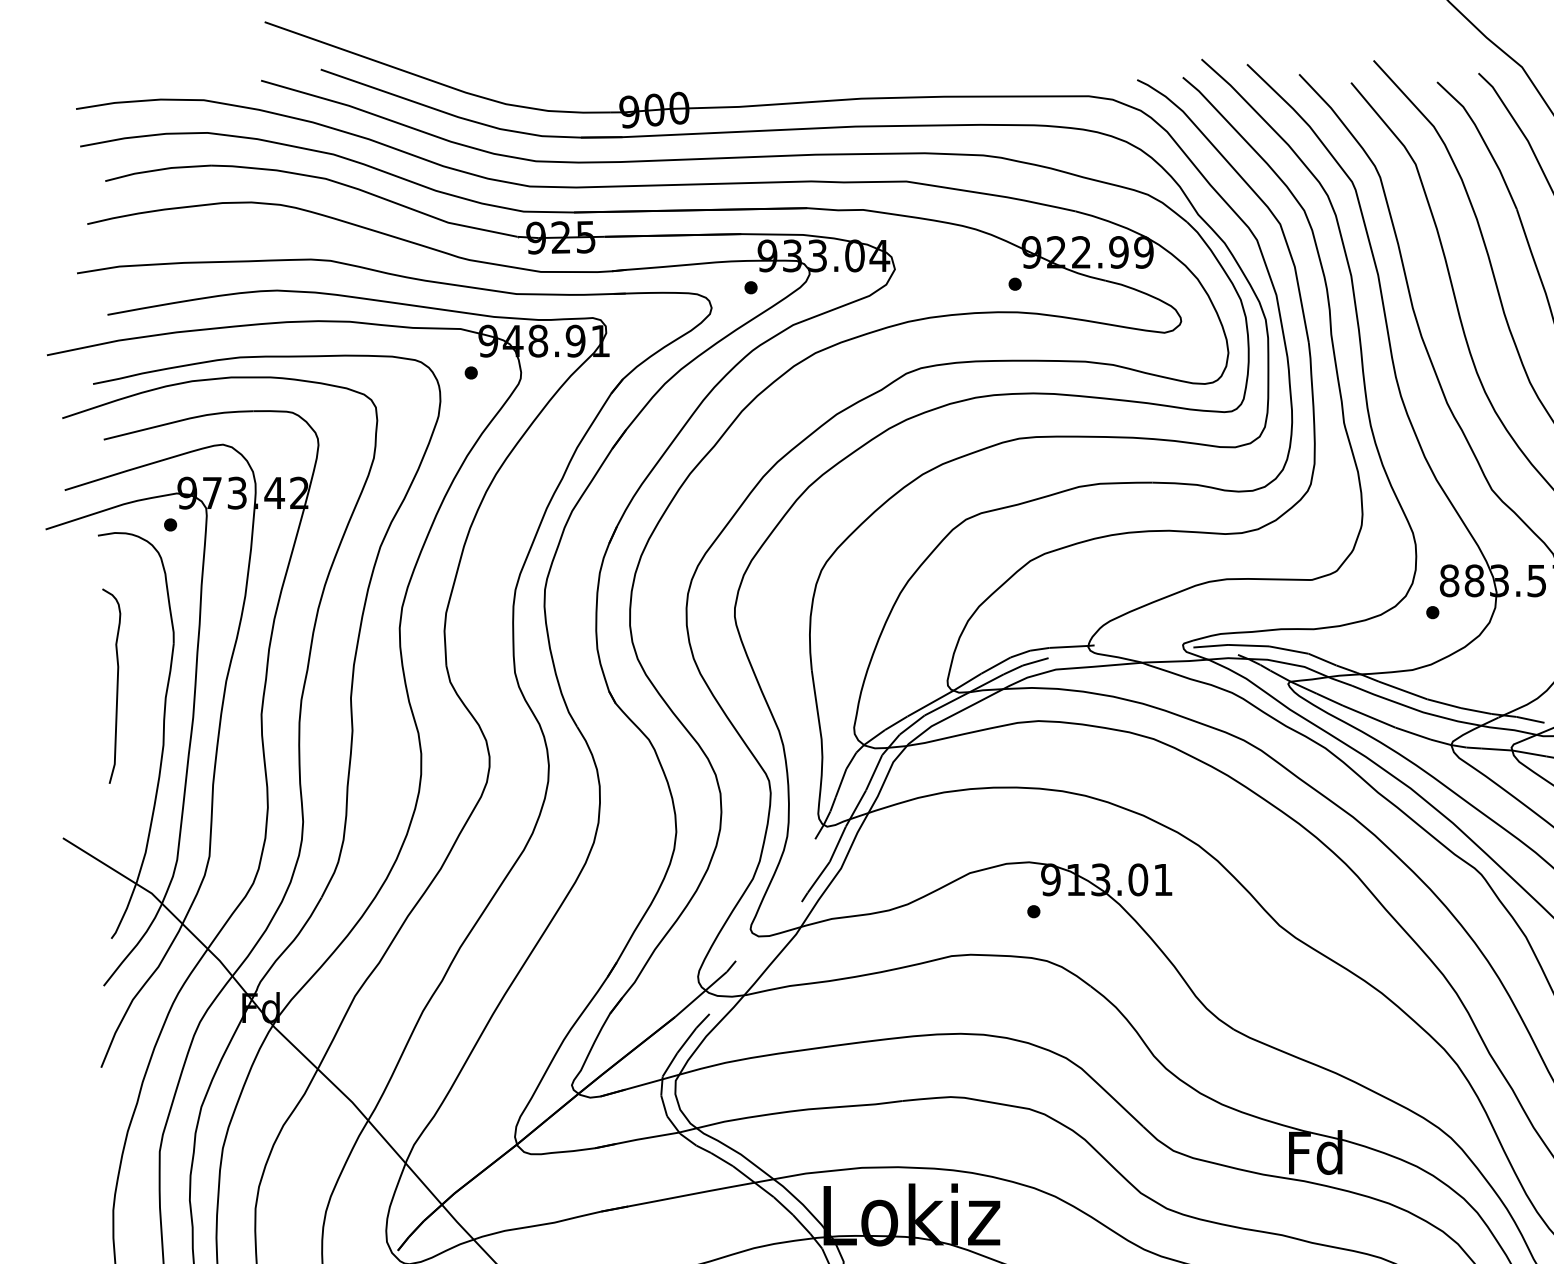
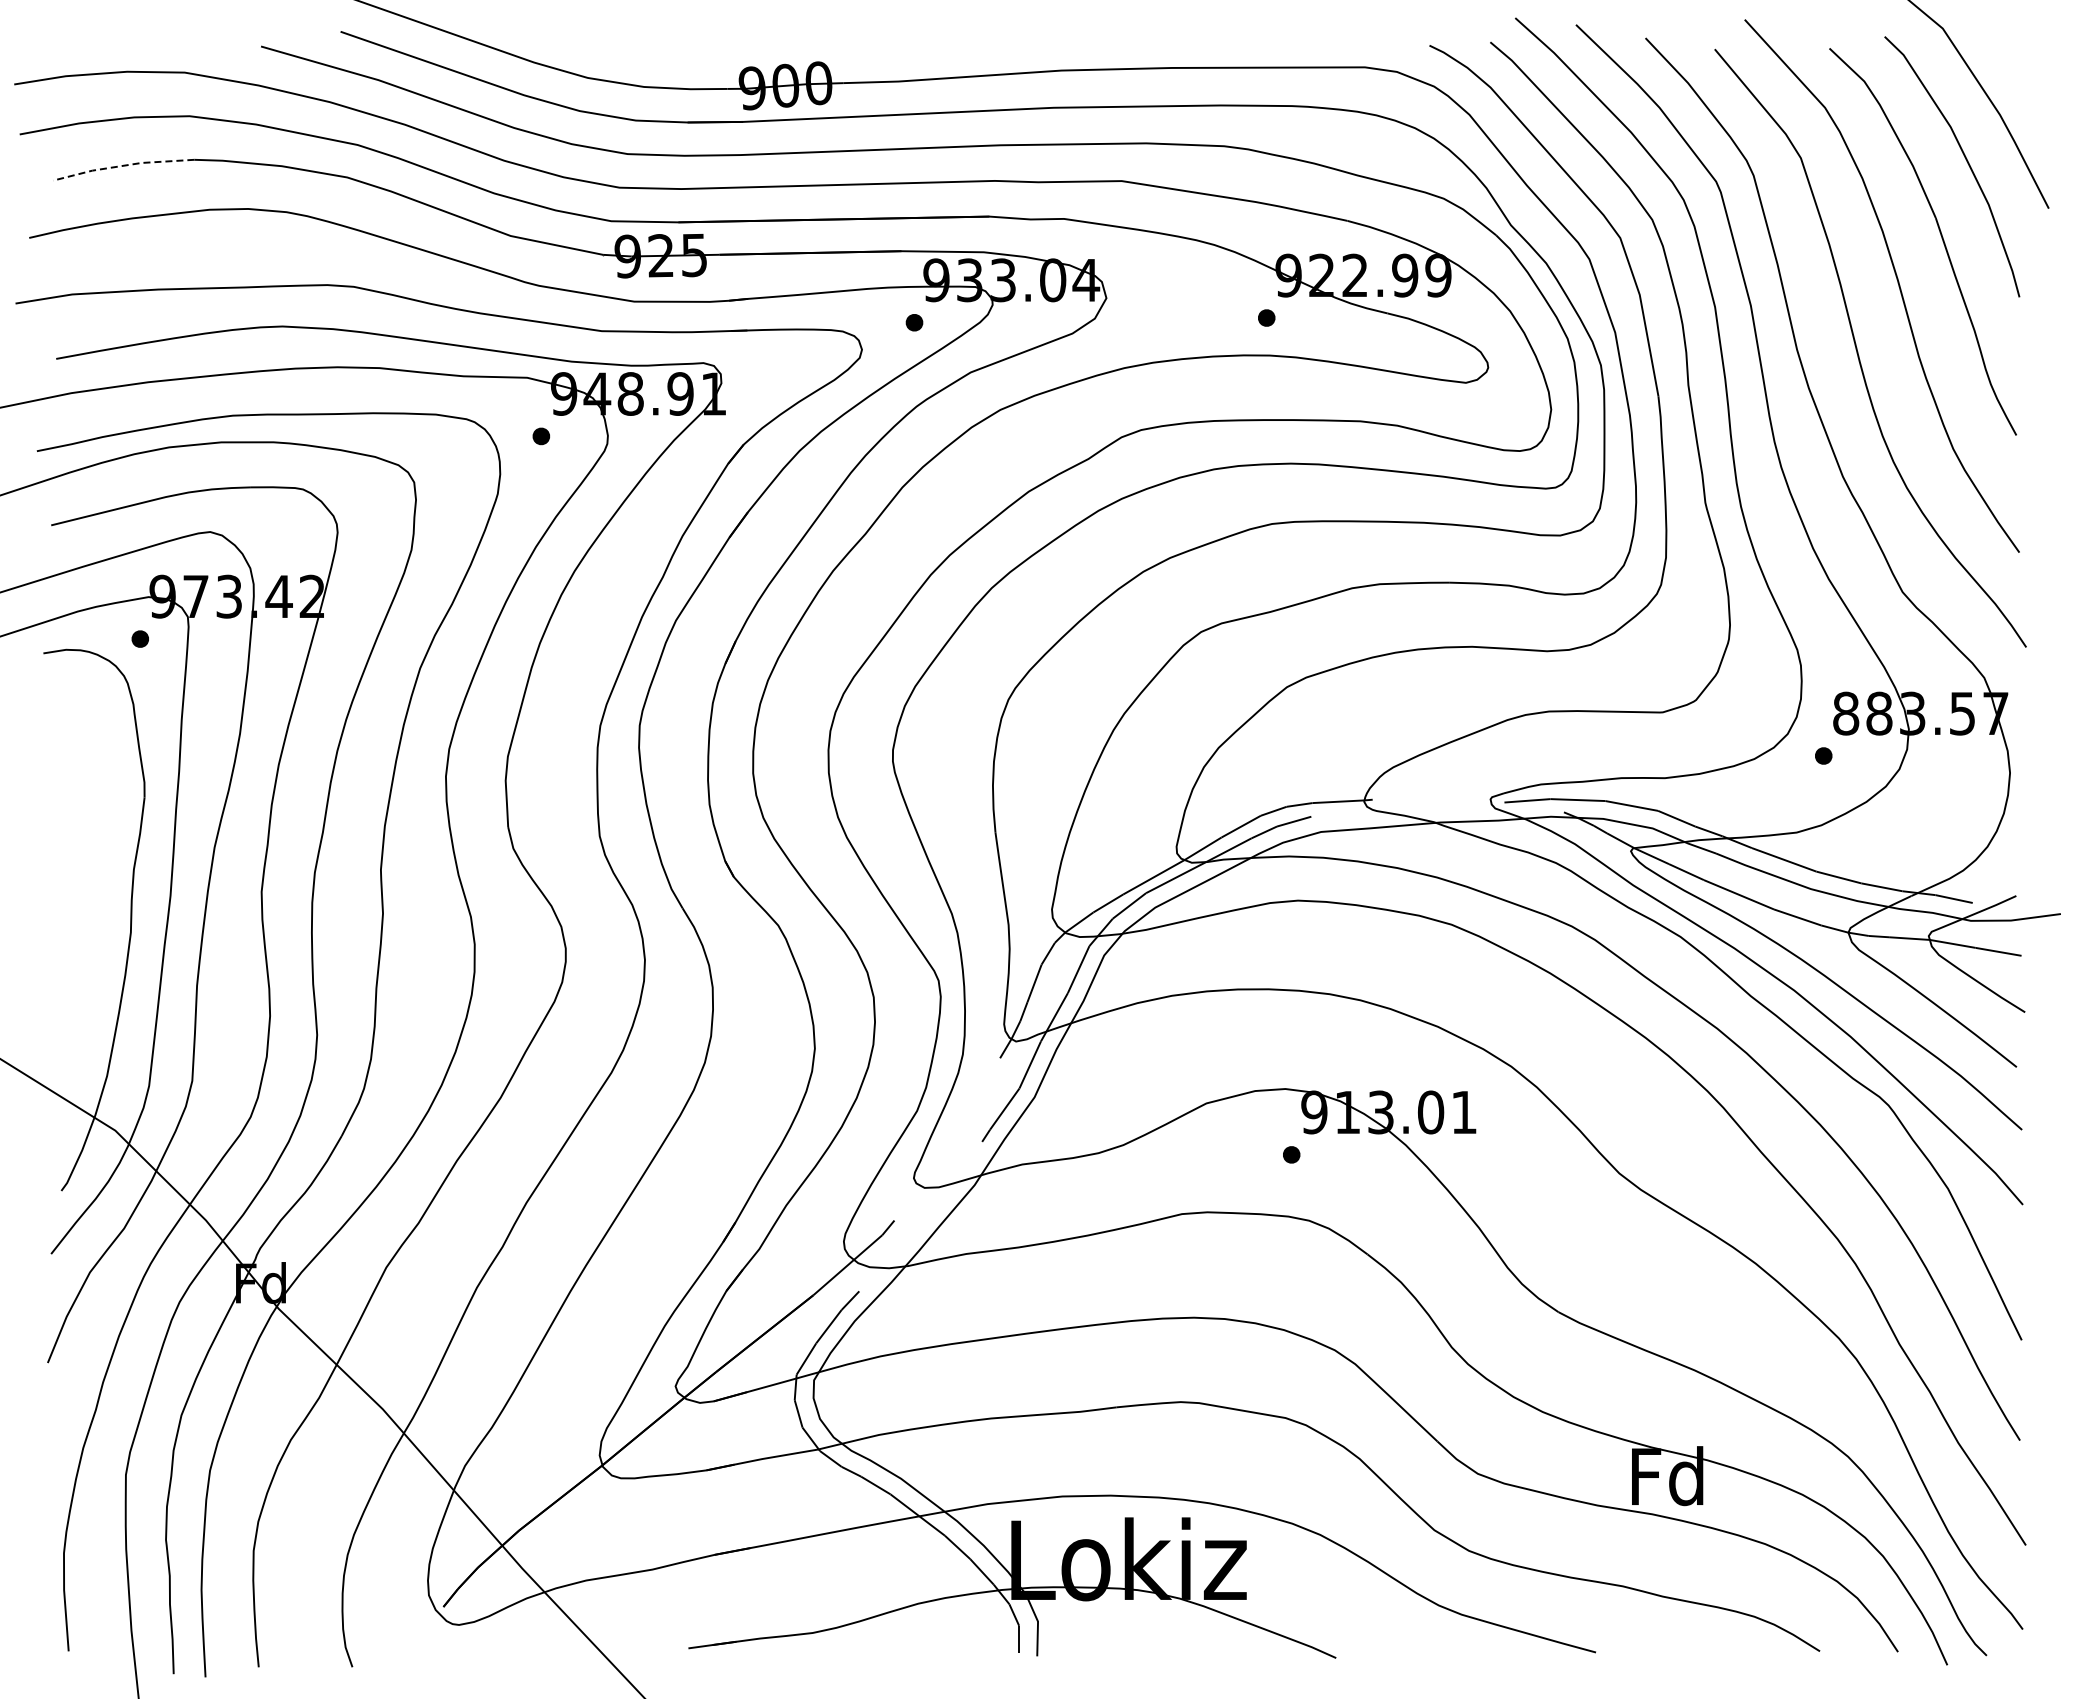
line: (157, 169) -> (122, 165), solid -> dashed
curve: (116, 686) -> (68, 854), removed

